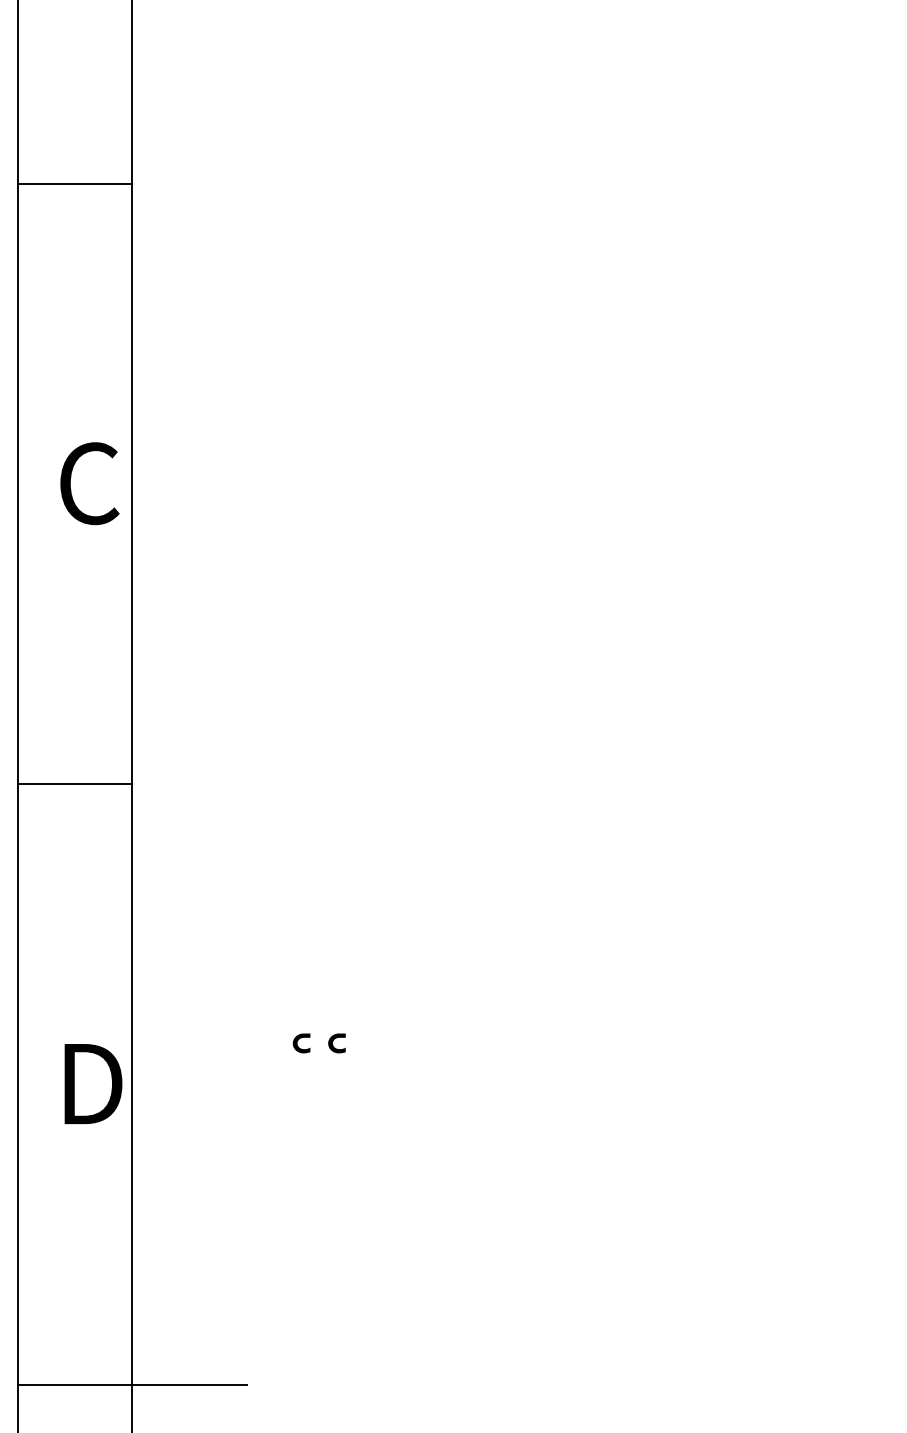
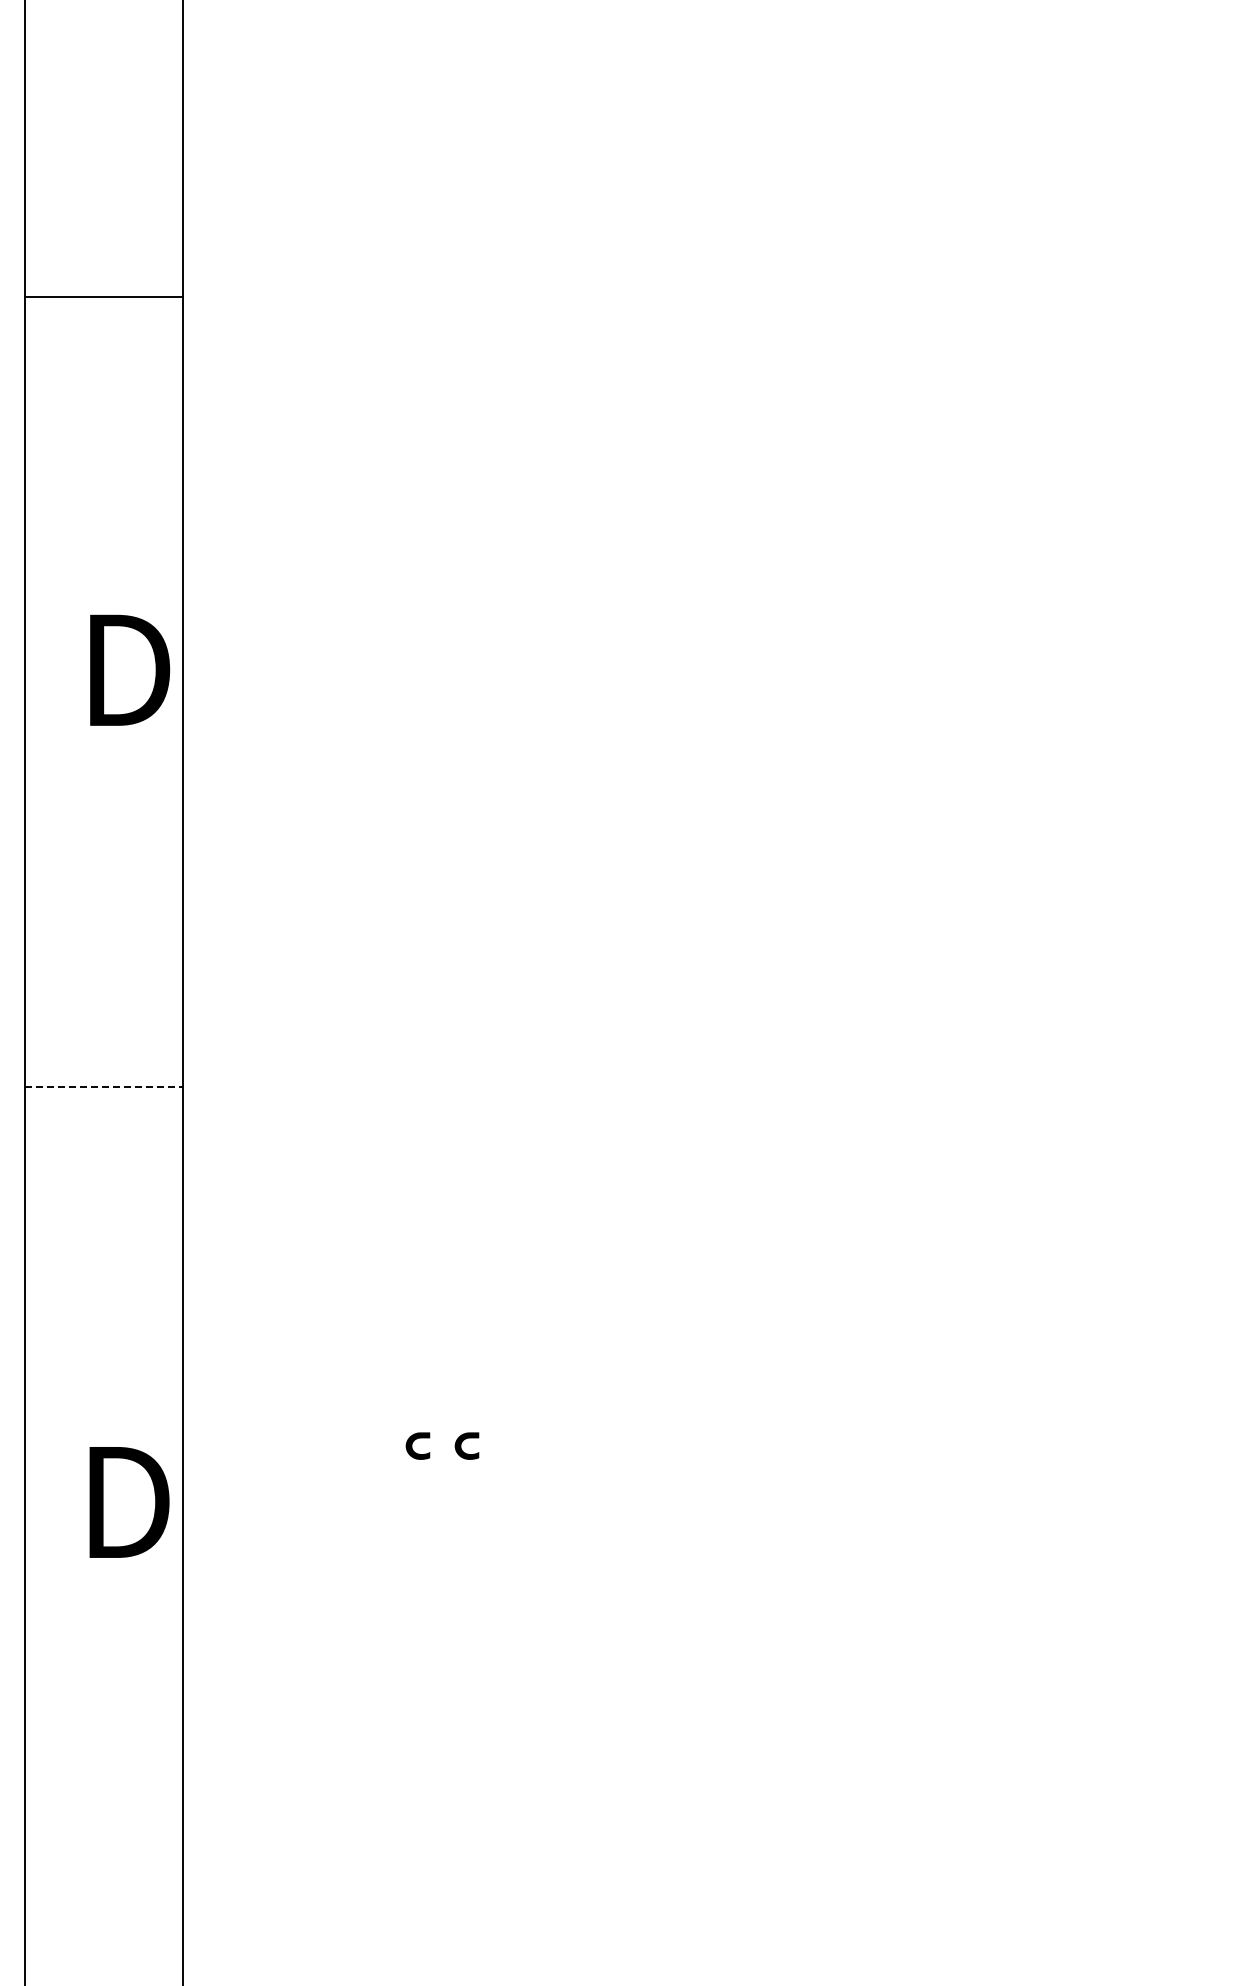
line: (74, 183) -> (103, 297), moved
text: (91, 483) -> (126, 669), C -> D
line: (75, 784) -> (104, 1087), solid -> dashed
line: (131, 1384) -> (182, 1919), removed

